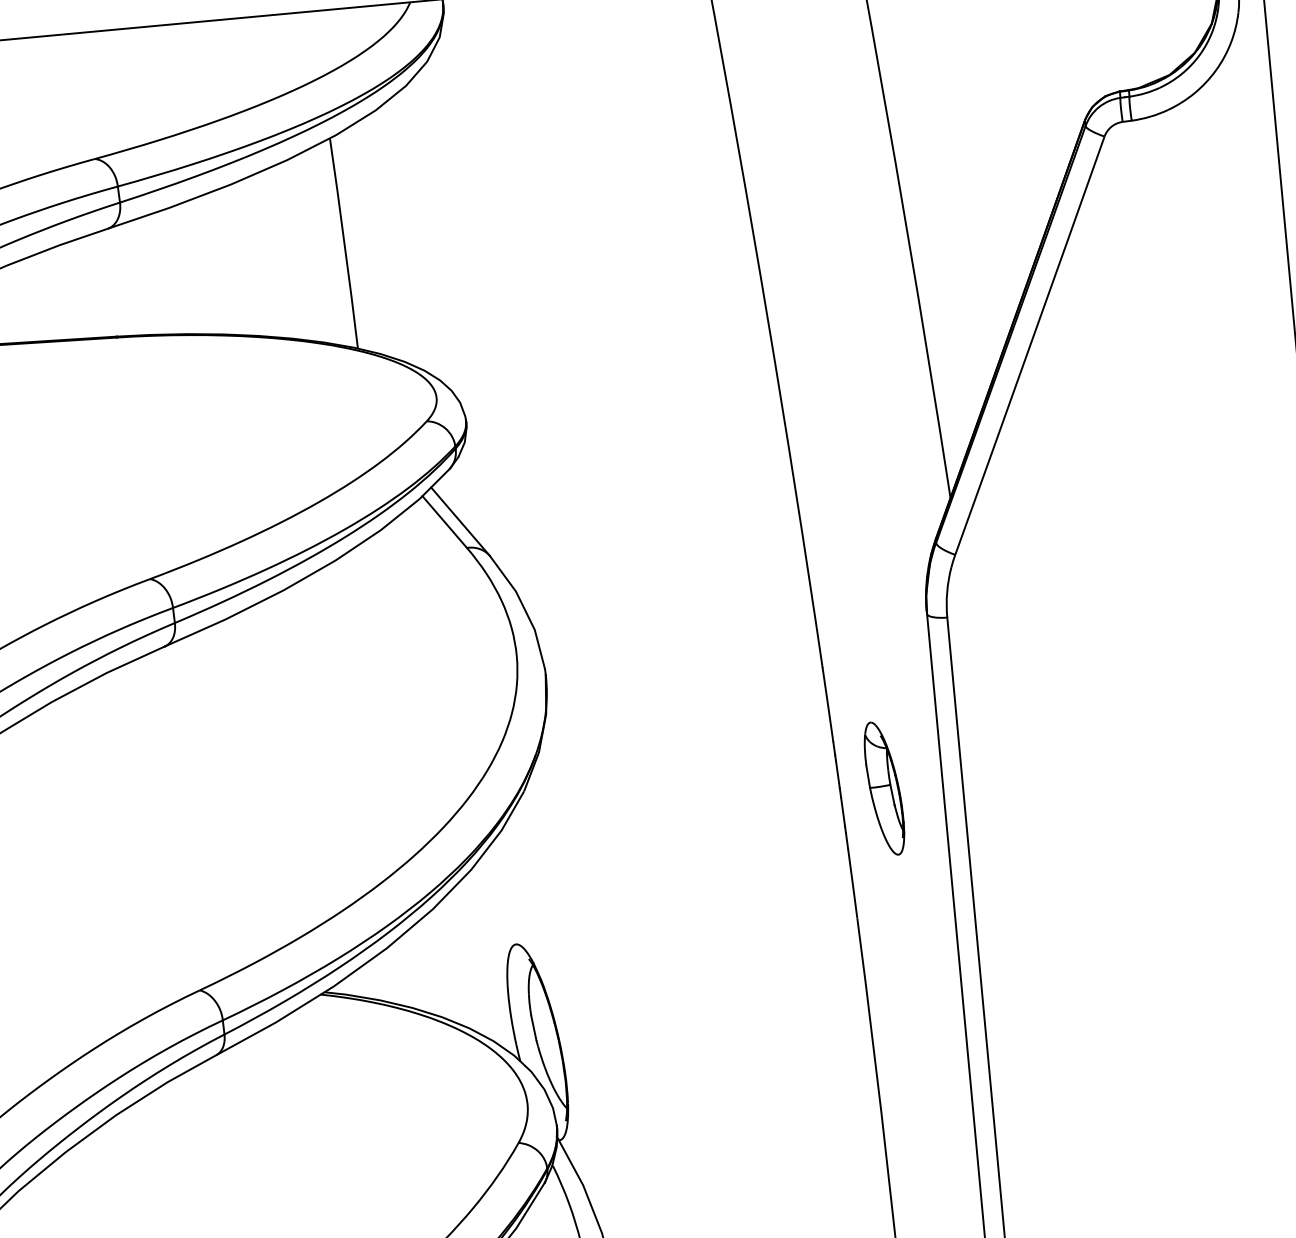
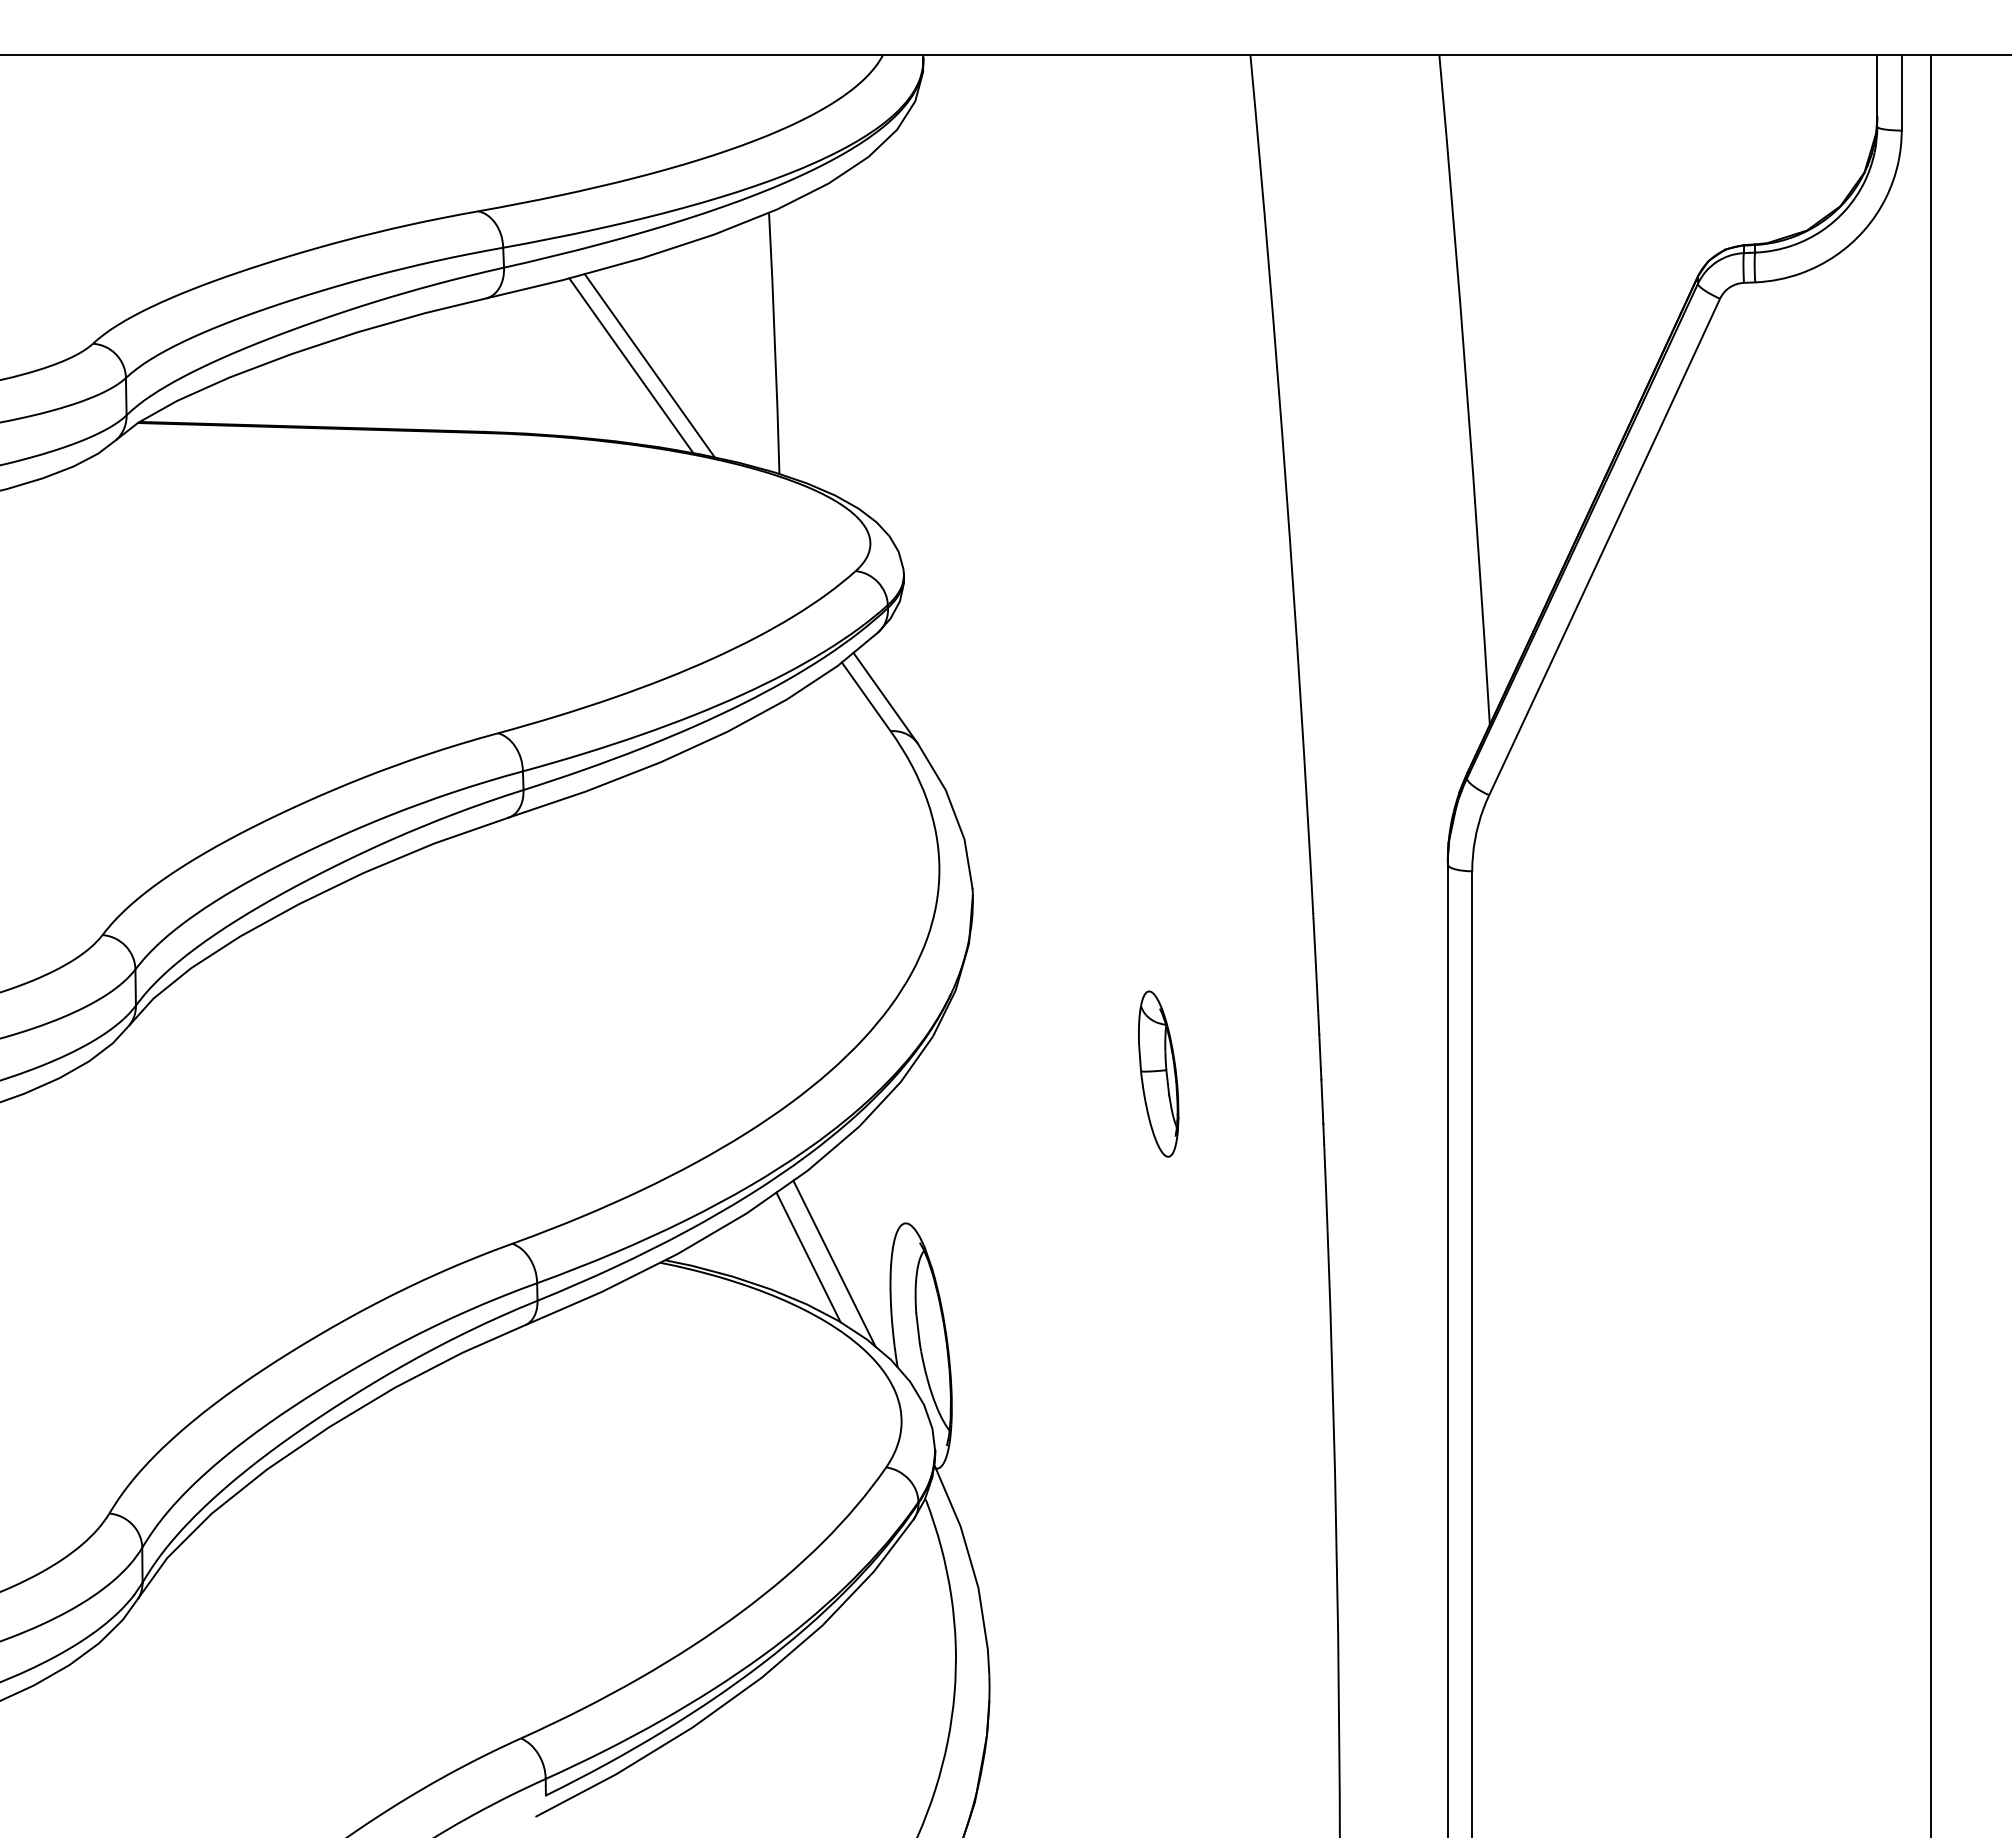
line: (244, 270) -> (649, 365), added
line: (230, 272) -> (631, 365), added
part: (884, 788) -> (1158, 1073), moved
line: (440, 979) -> (808, 1257), added
line: (461, 982) -> (834, 1263), added

